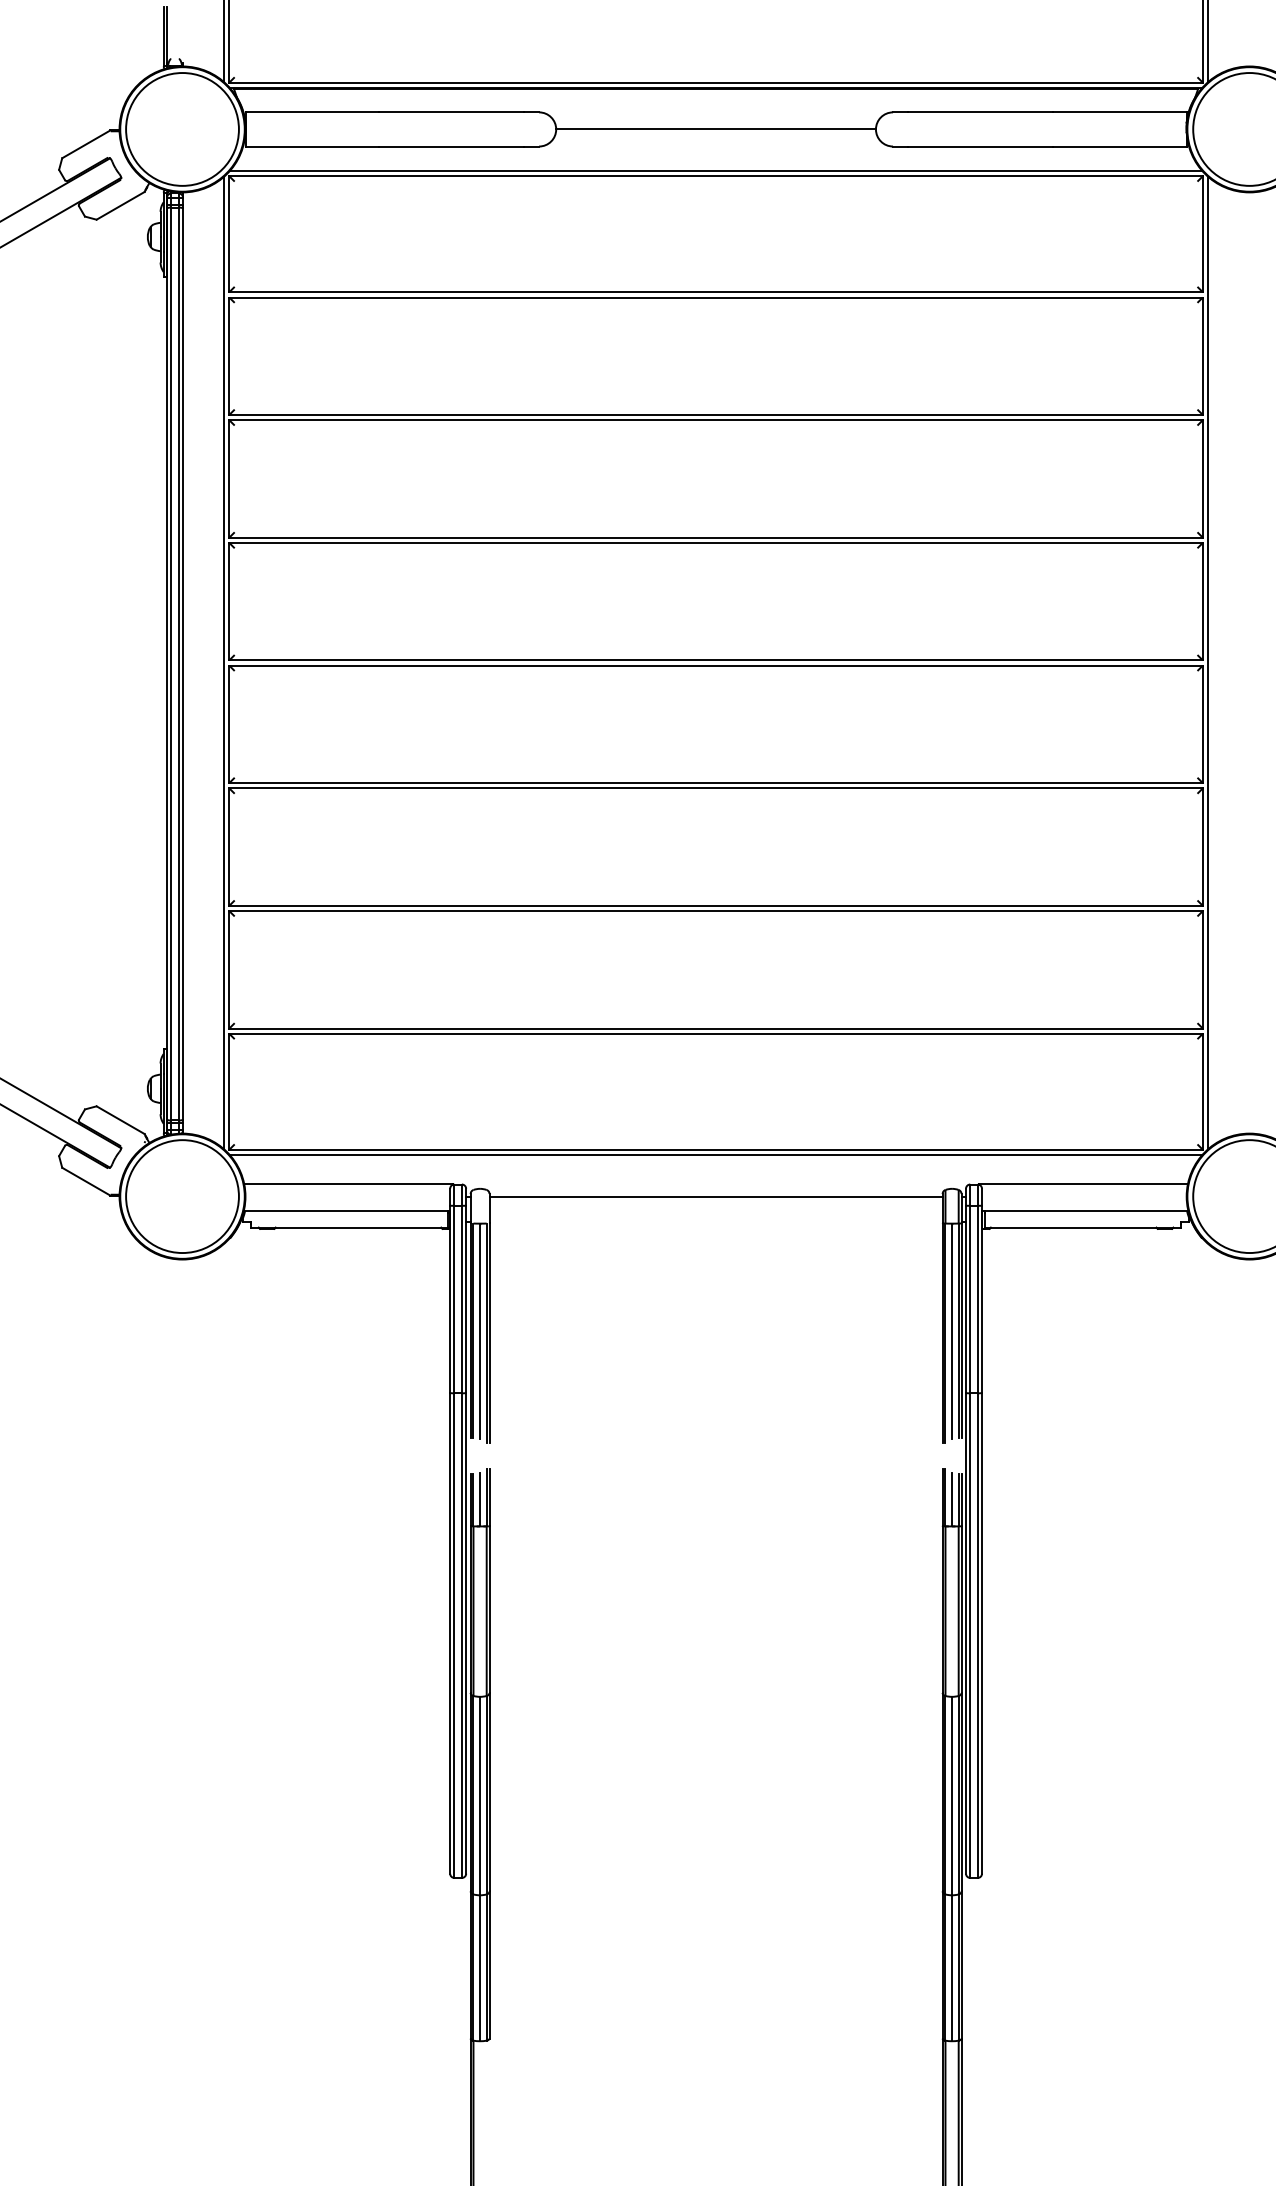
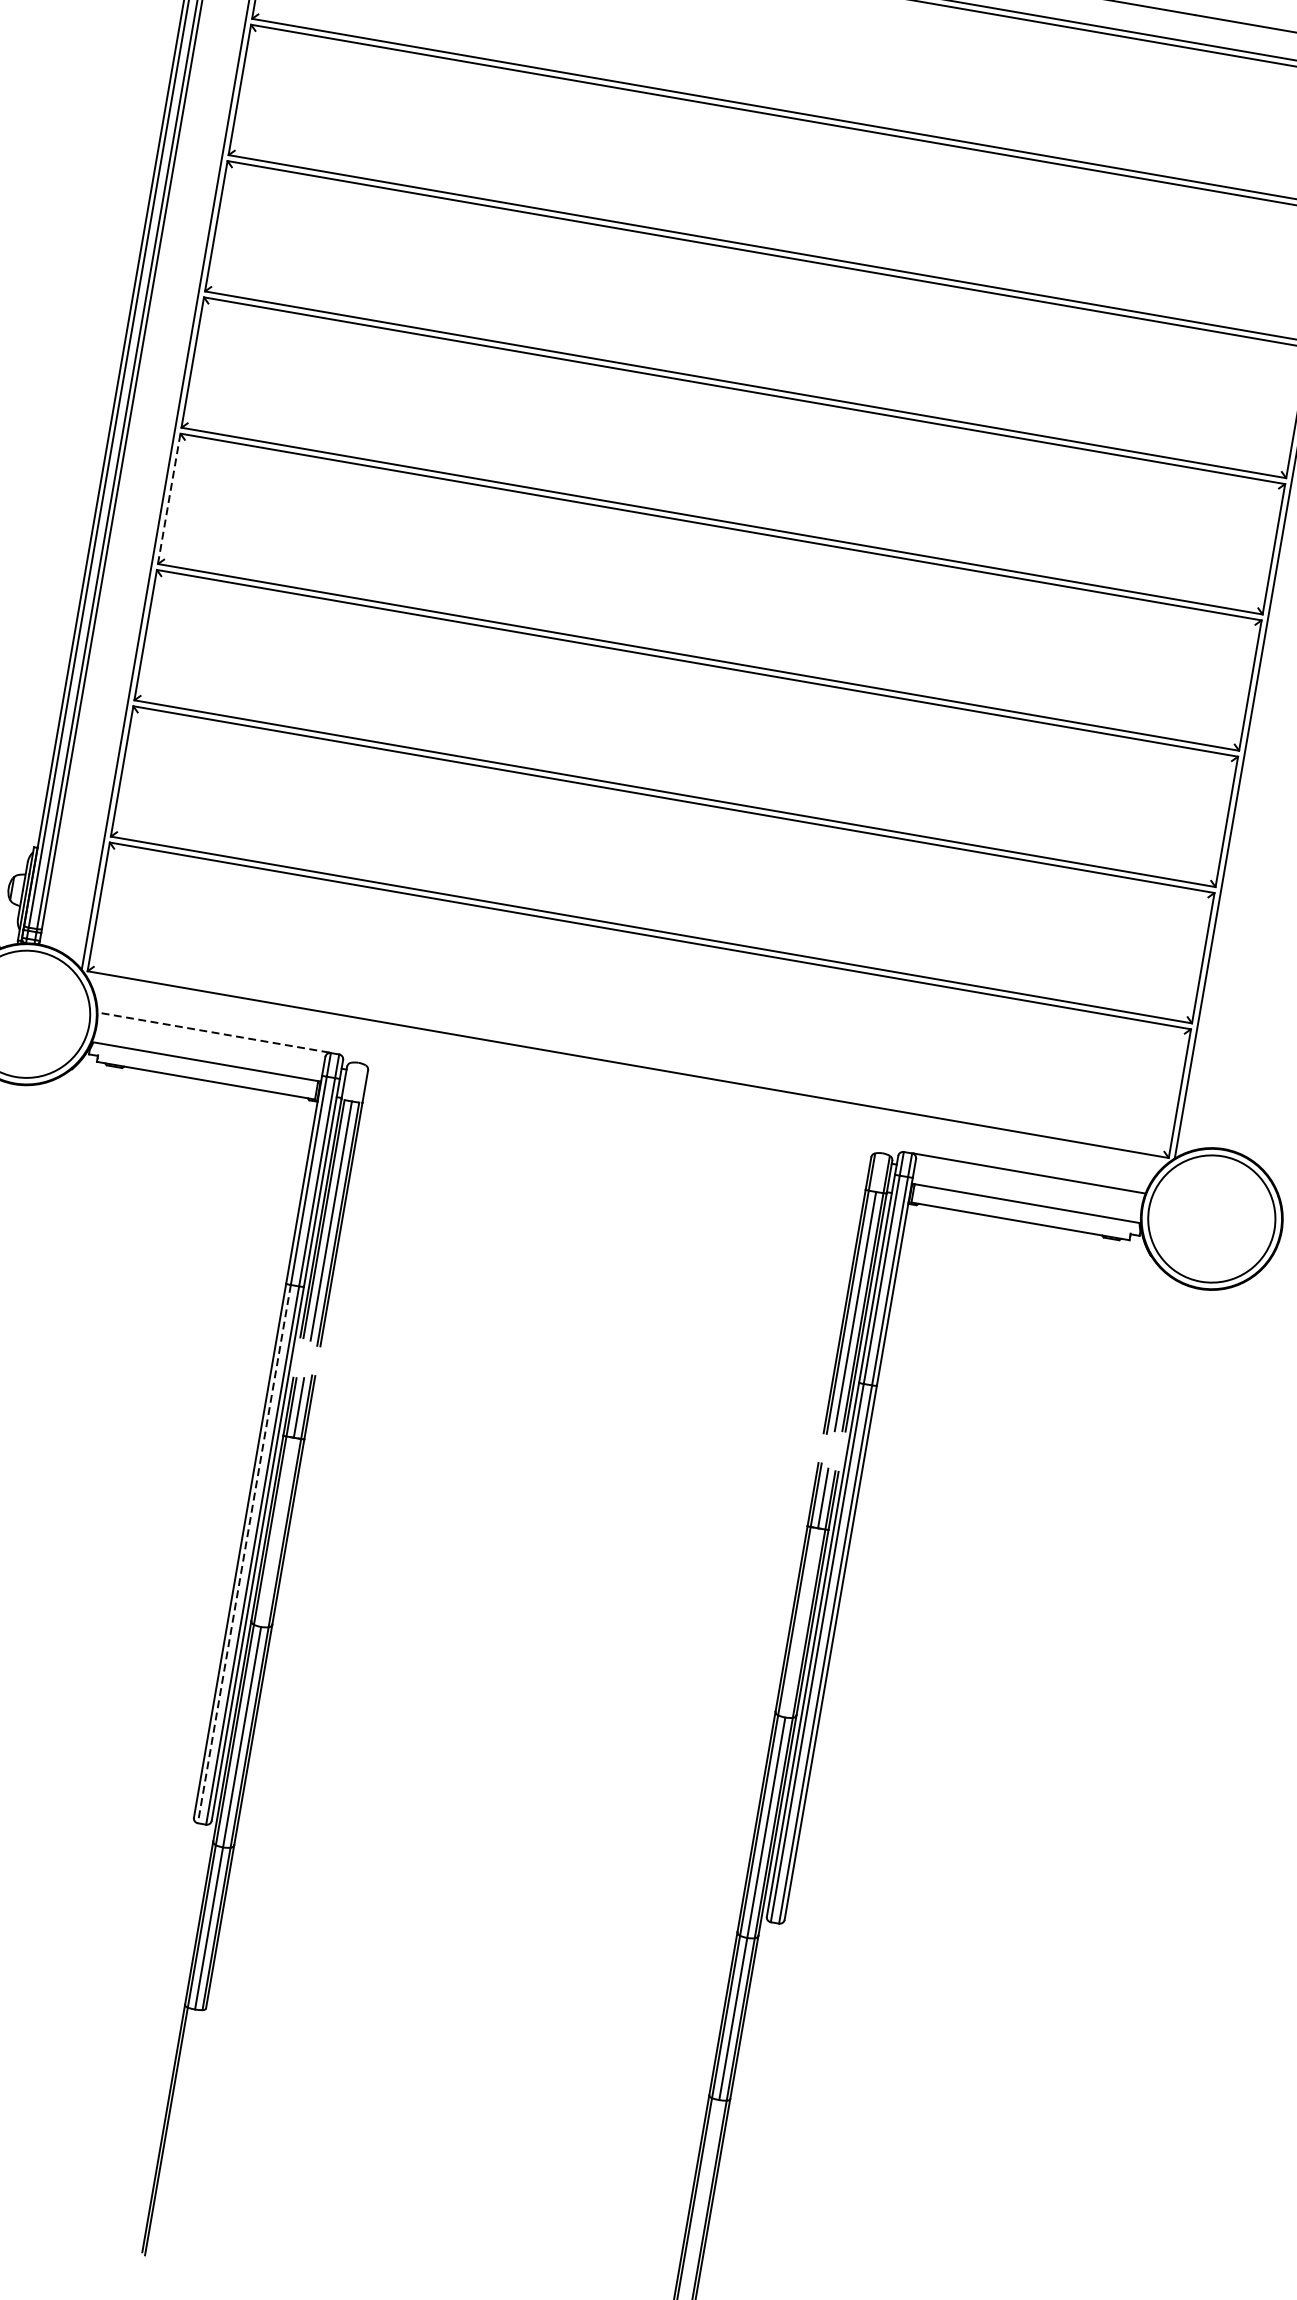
line: (229, 724) -> (169, 499), solid -> dashed
line: (715, 1155) -> (626, 1070), removed
line: (348, 1184) -> (213, 1032), solid -> dashed
line: (715, 1196) -> (618, 1116), removed
line: (454, 1636) -> (244, 1555), solid -> dashed

